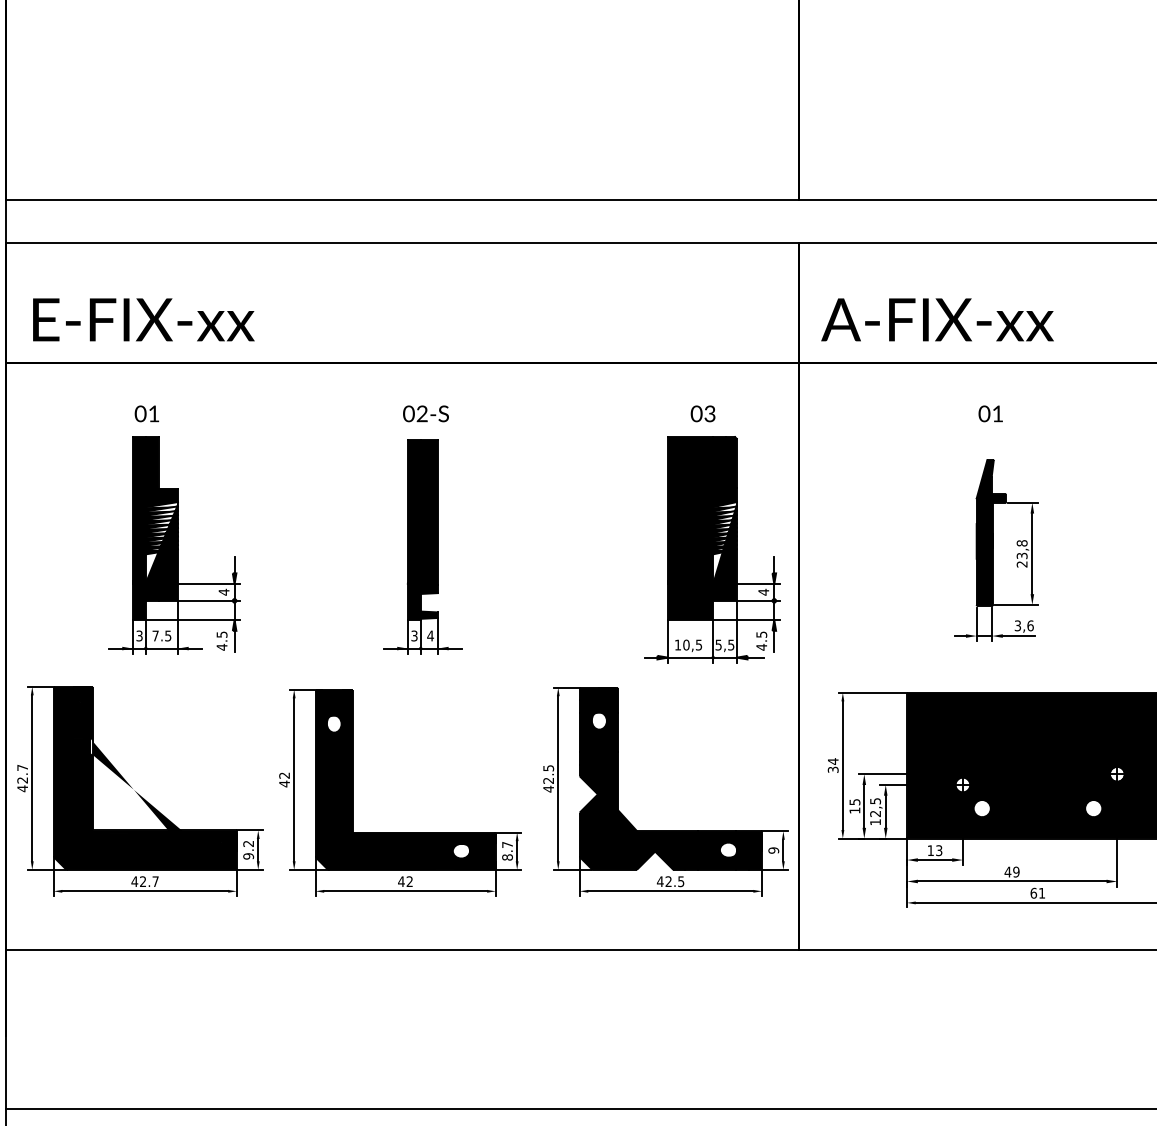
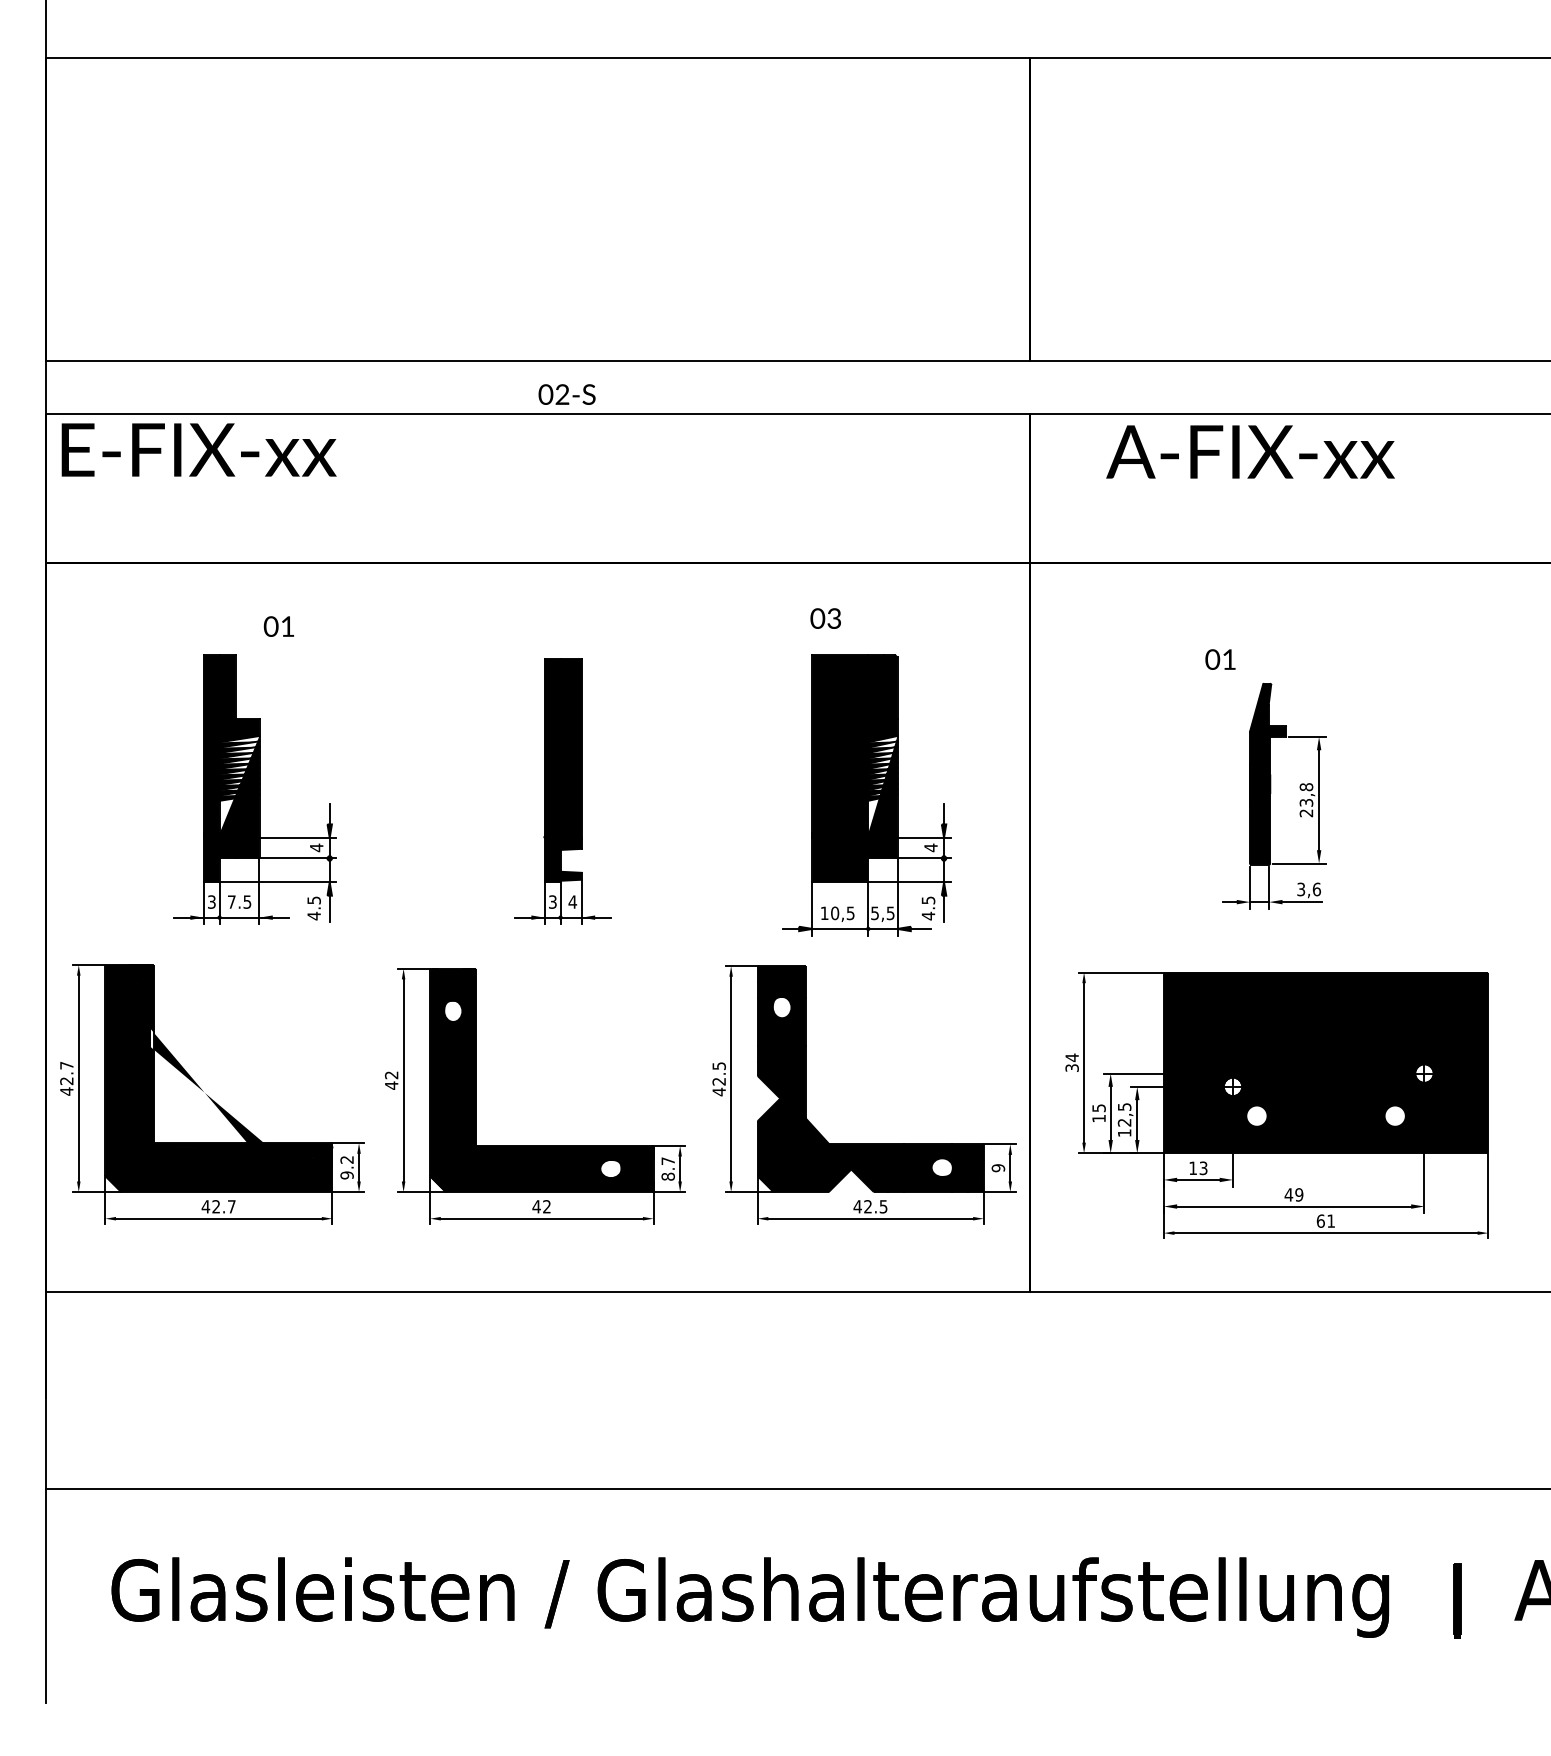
text: (143, 319) -> (198, 449), moved
text: (937, 319) -> (1250, 451), moved
text: (146, 413) -> (278, 626), moved
text: (425, 413) -> (566, 394), moved
text: (702, 413) -> (825, 618), moved
text: (990, 413) -> (1220, 659), moved
part: (711, 550) -> (866, 795), moved

